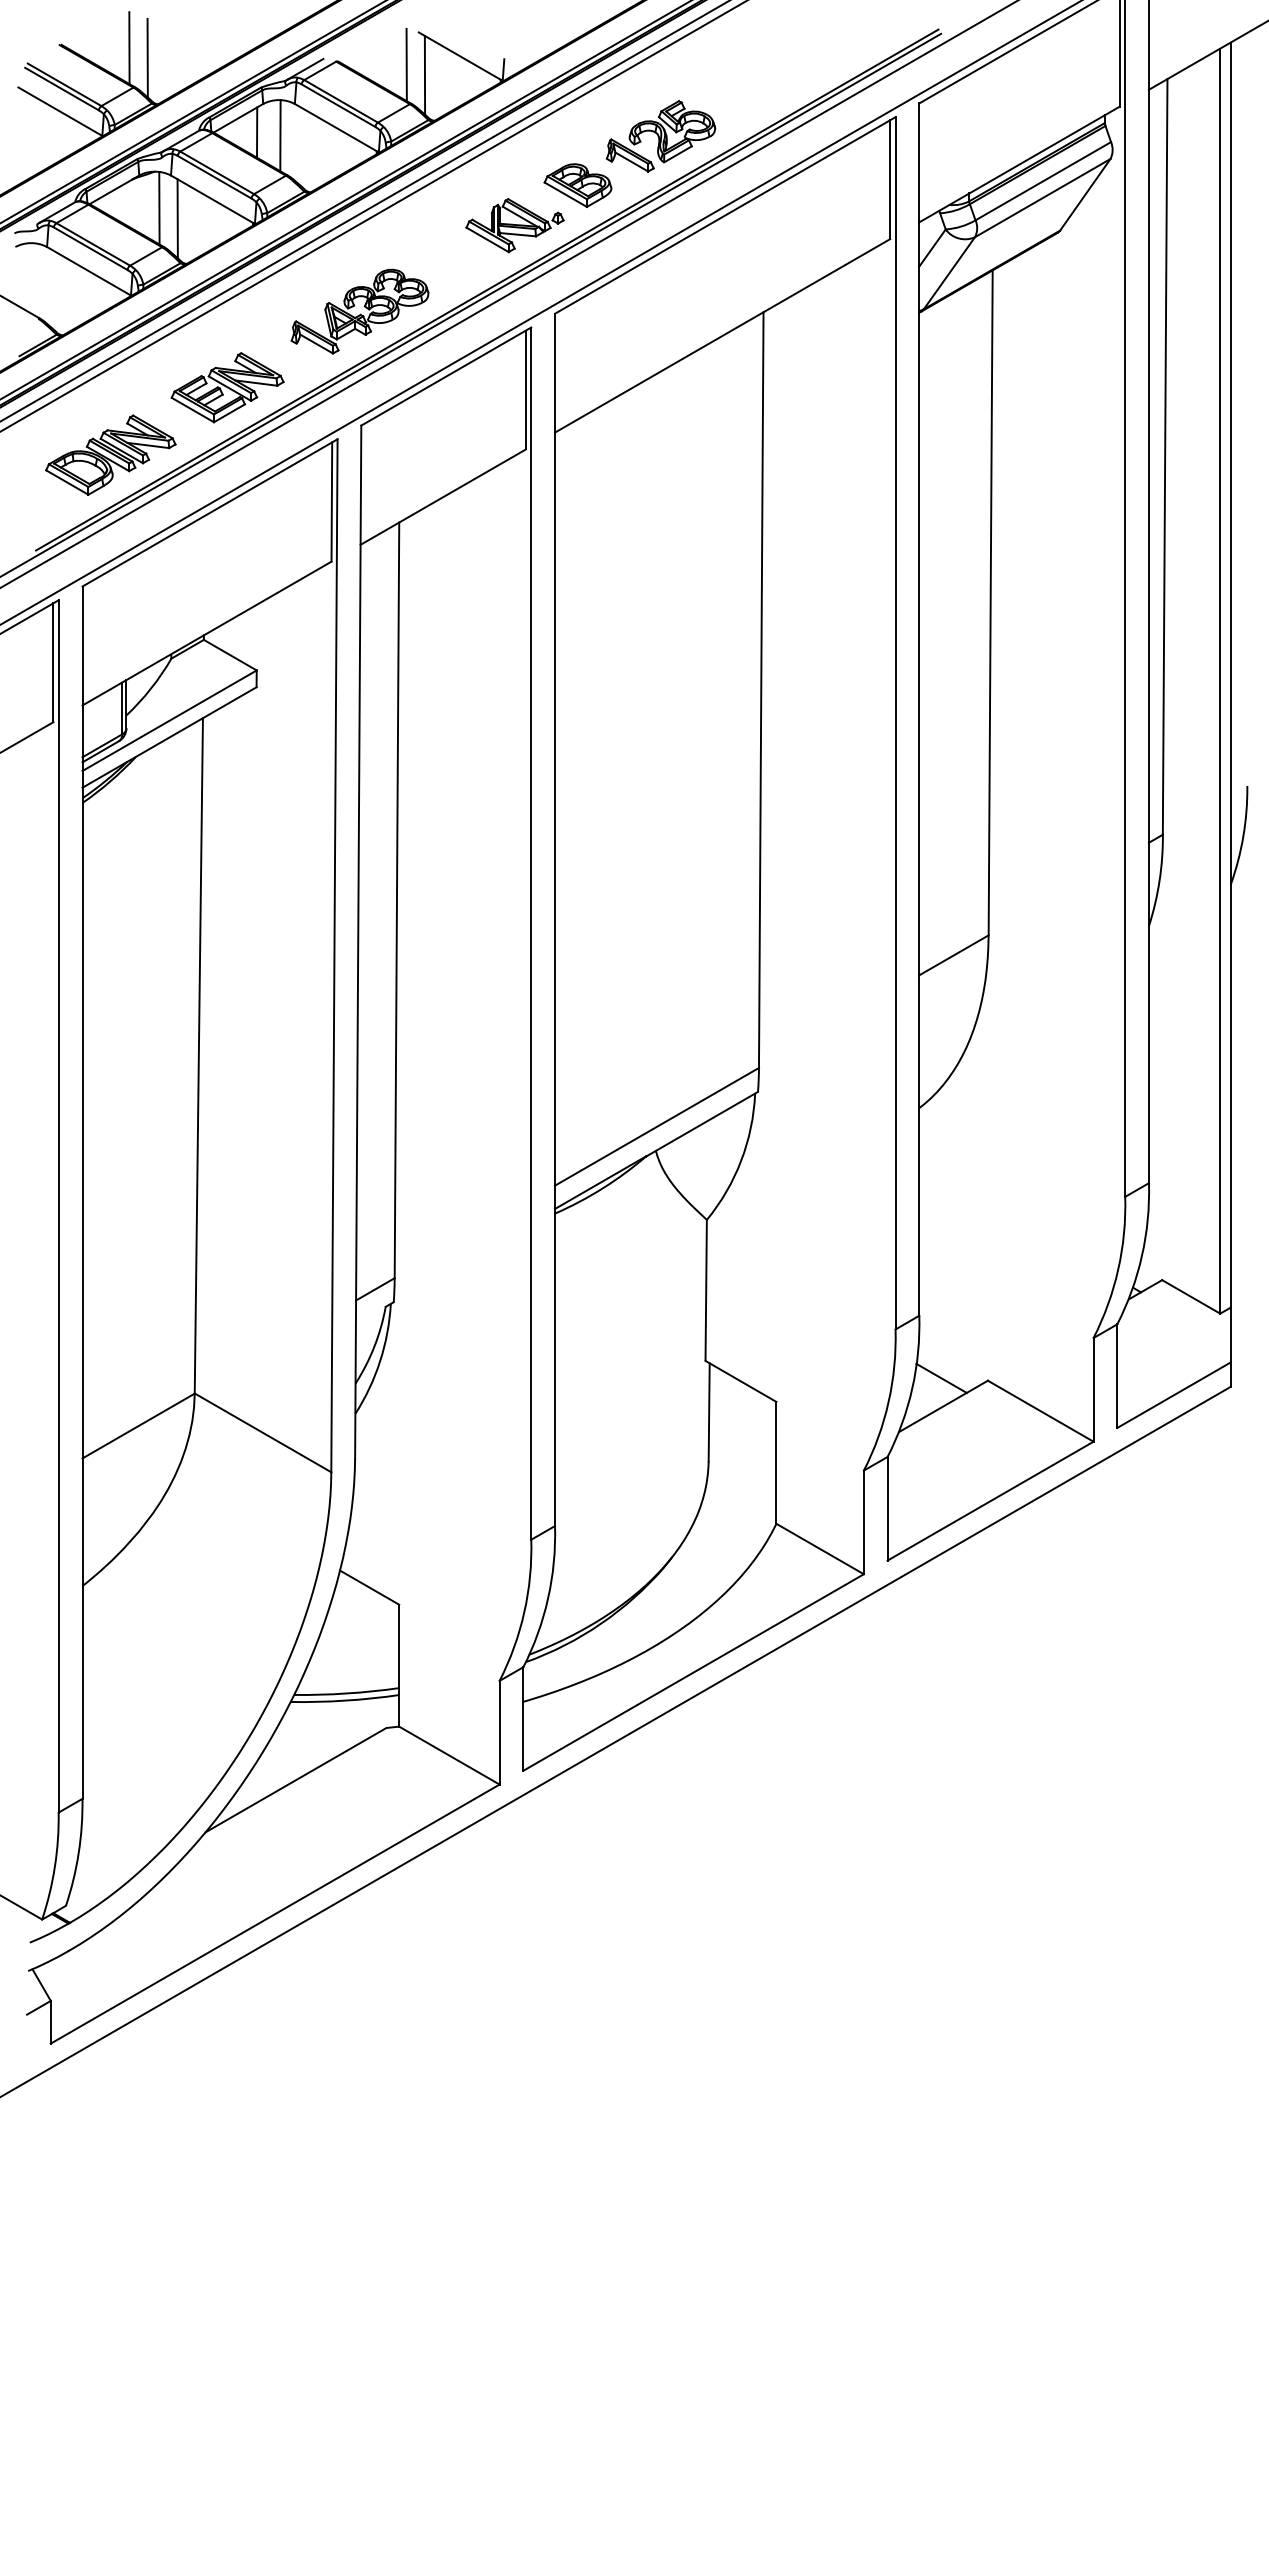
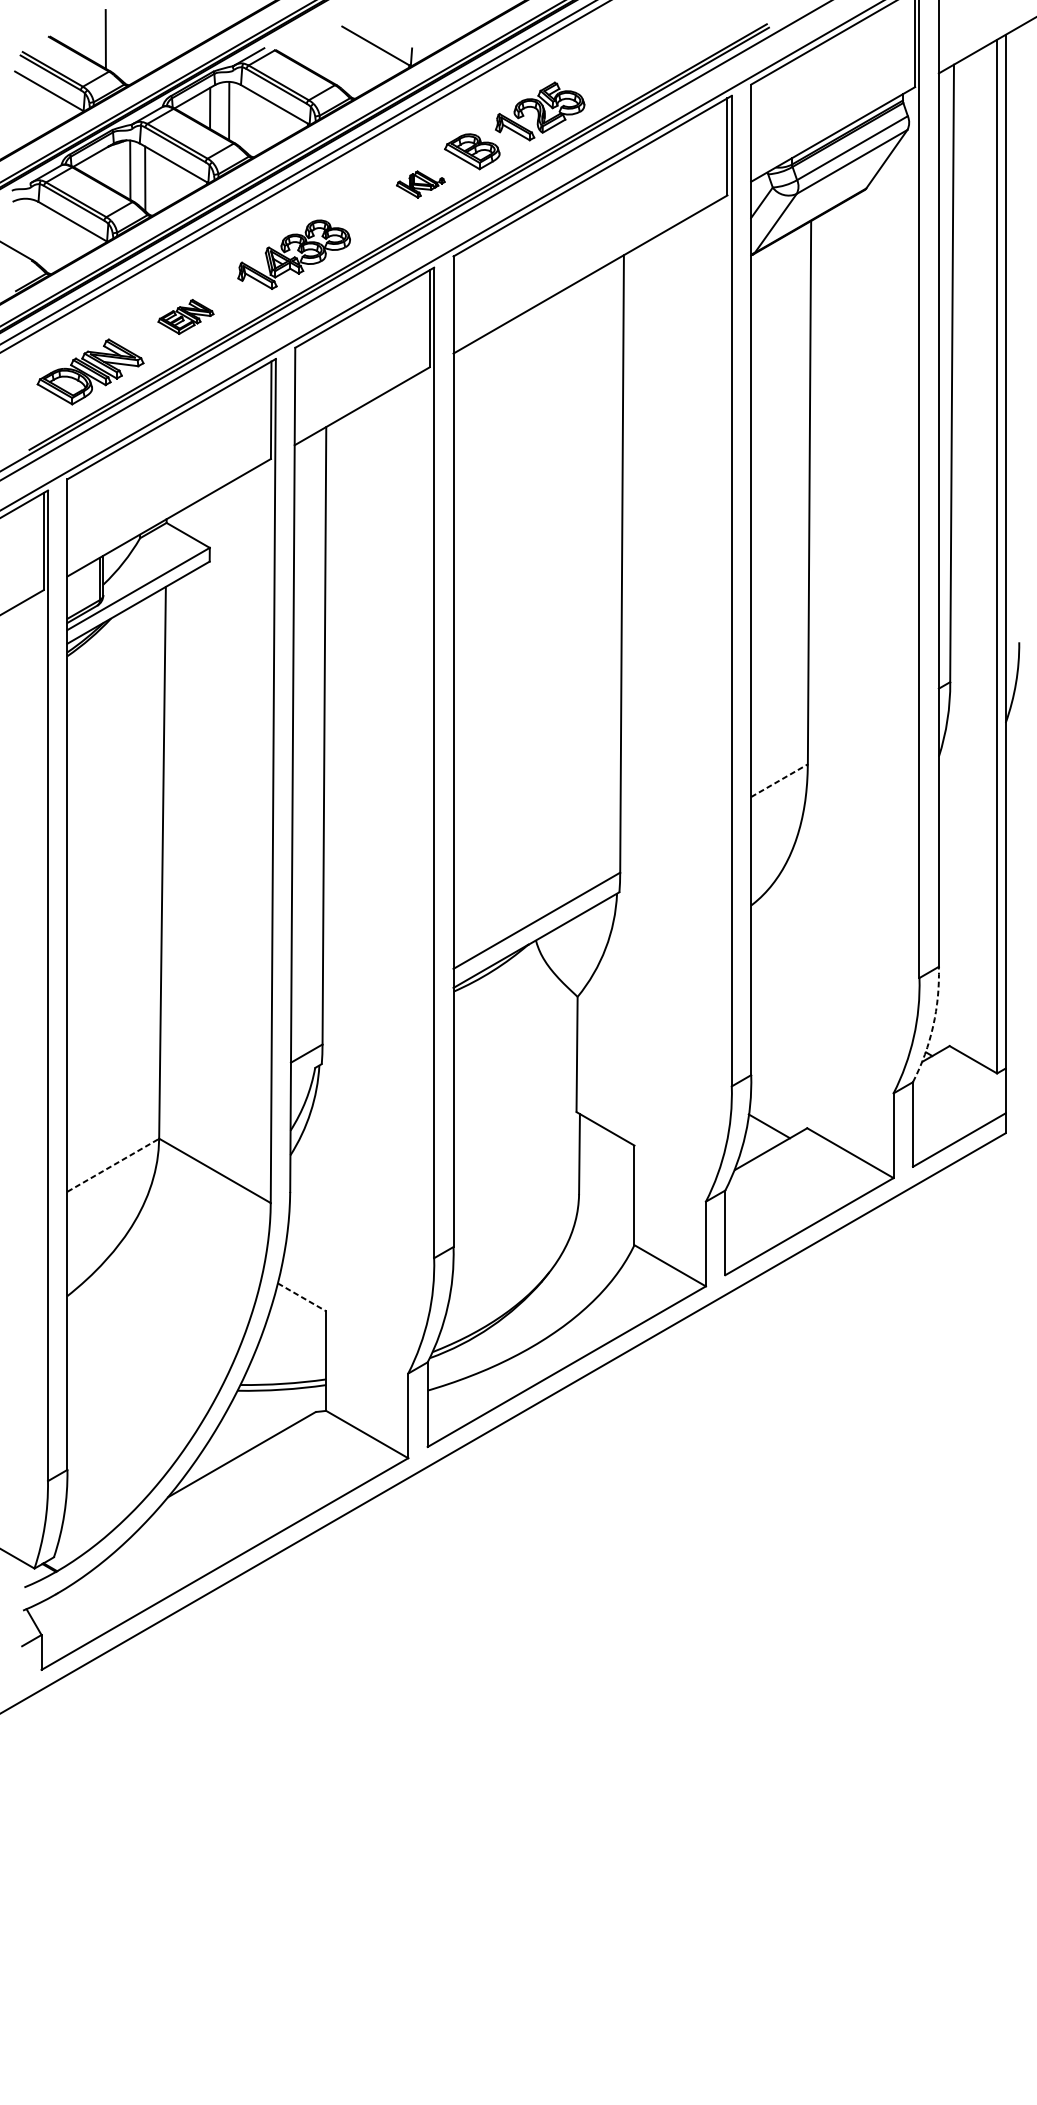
line: (147, 57) -> (120, 47), removed
line: (406, 64) -> (332, 52), removed
line: (424, 74) -> (346, 60), removed
part: (514, 225) -> (420, 184), size x0.6
part: (227, 387) -> (185, 316), size x0.6
line: (954, 955) -> (779, 780), solid -> dashed
arc: (1142, 1255) -> (933, 1025), solid -> dashed
line: (138, 1426) -> (113, 1165), solid -> dashed
line: (370, 1587) -> (302, 1297), solid -> dashed

